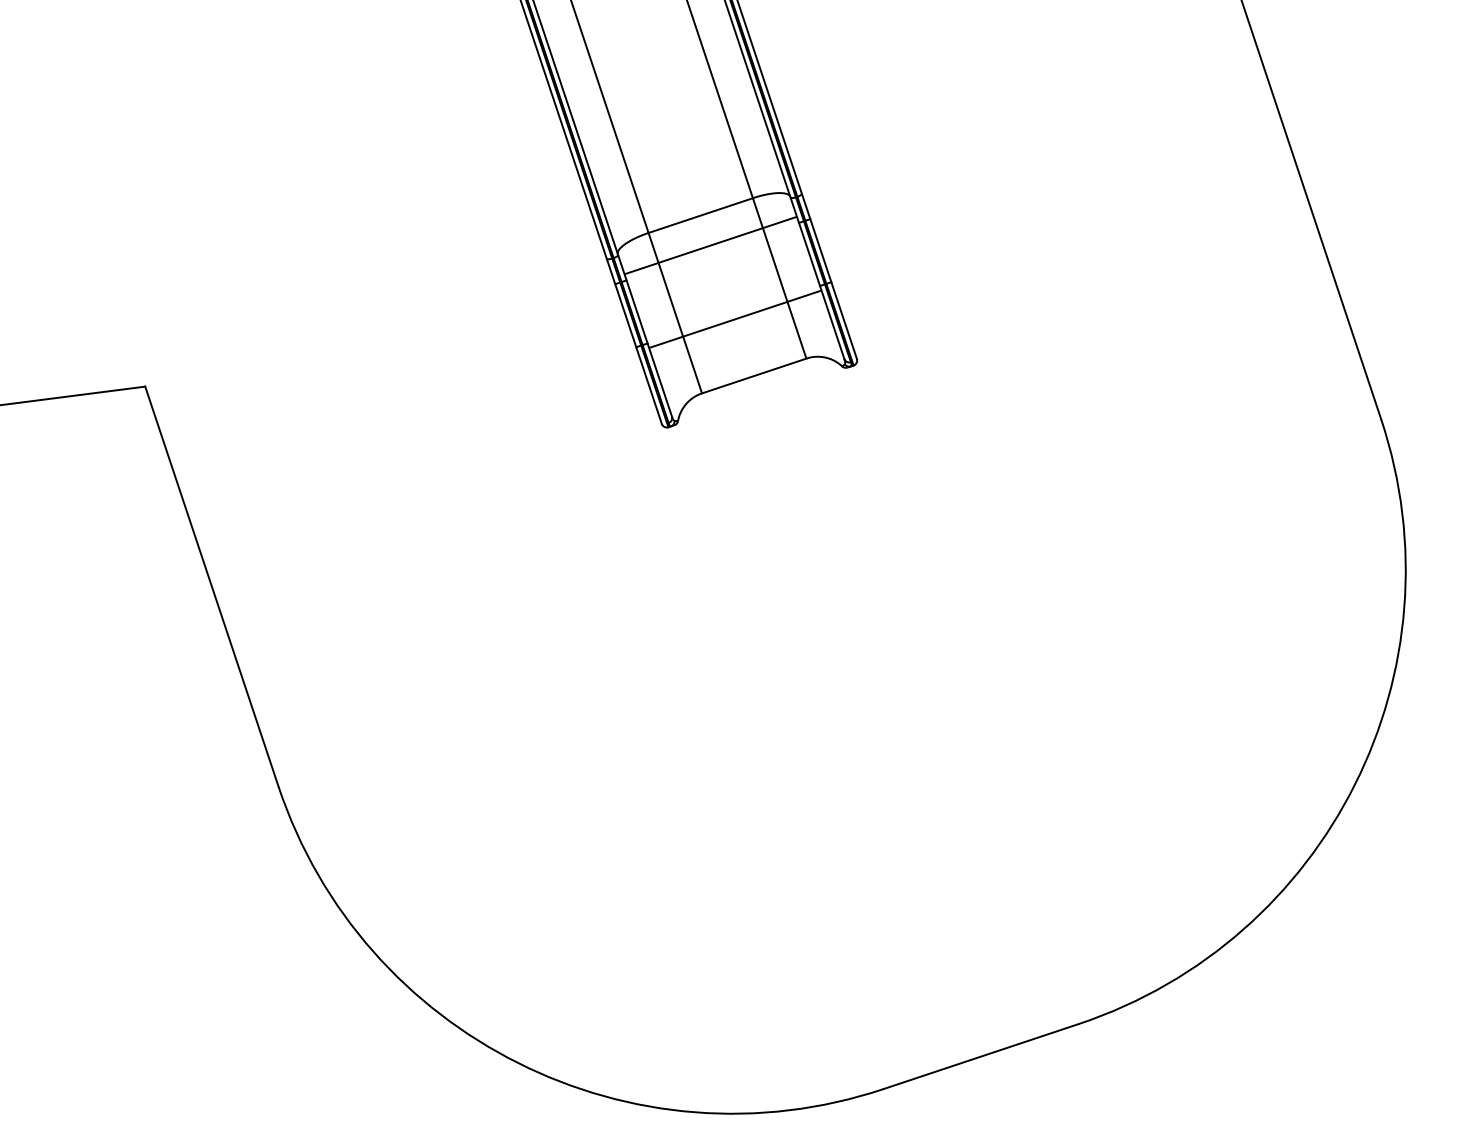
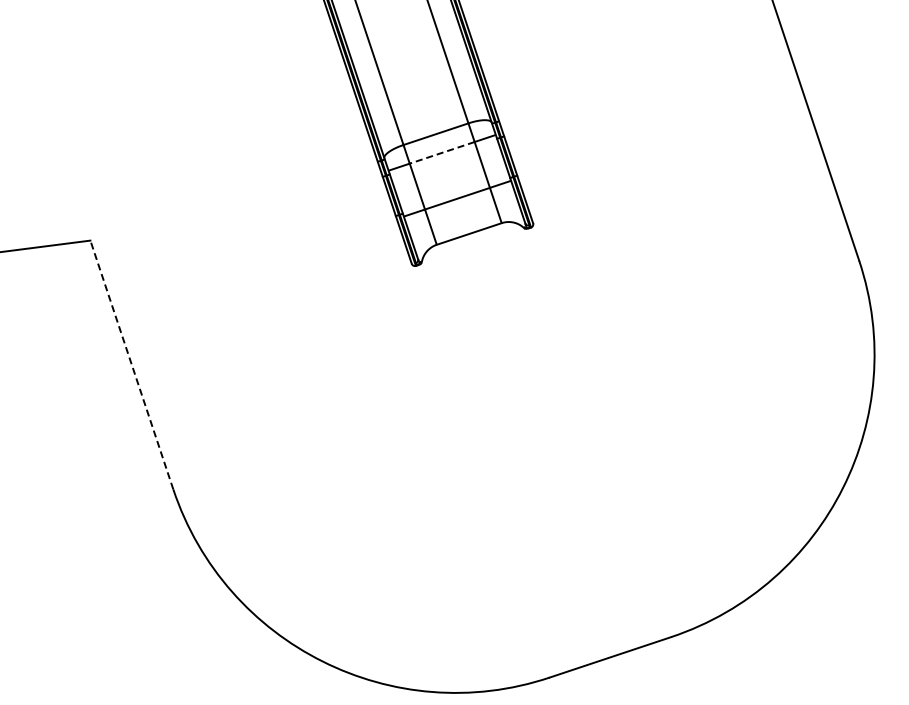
line: (709, 245) -> (441, 152), solid -> dashed
line: (211, 585) -> (131, 364), solid -> dashed

